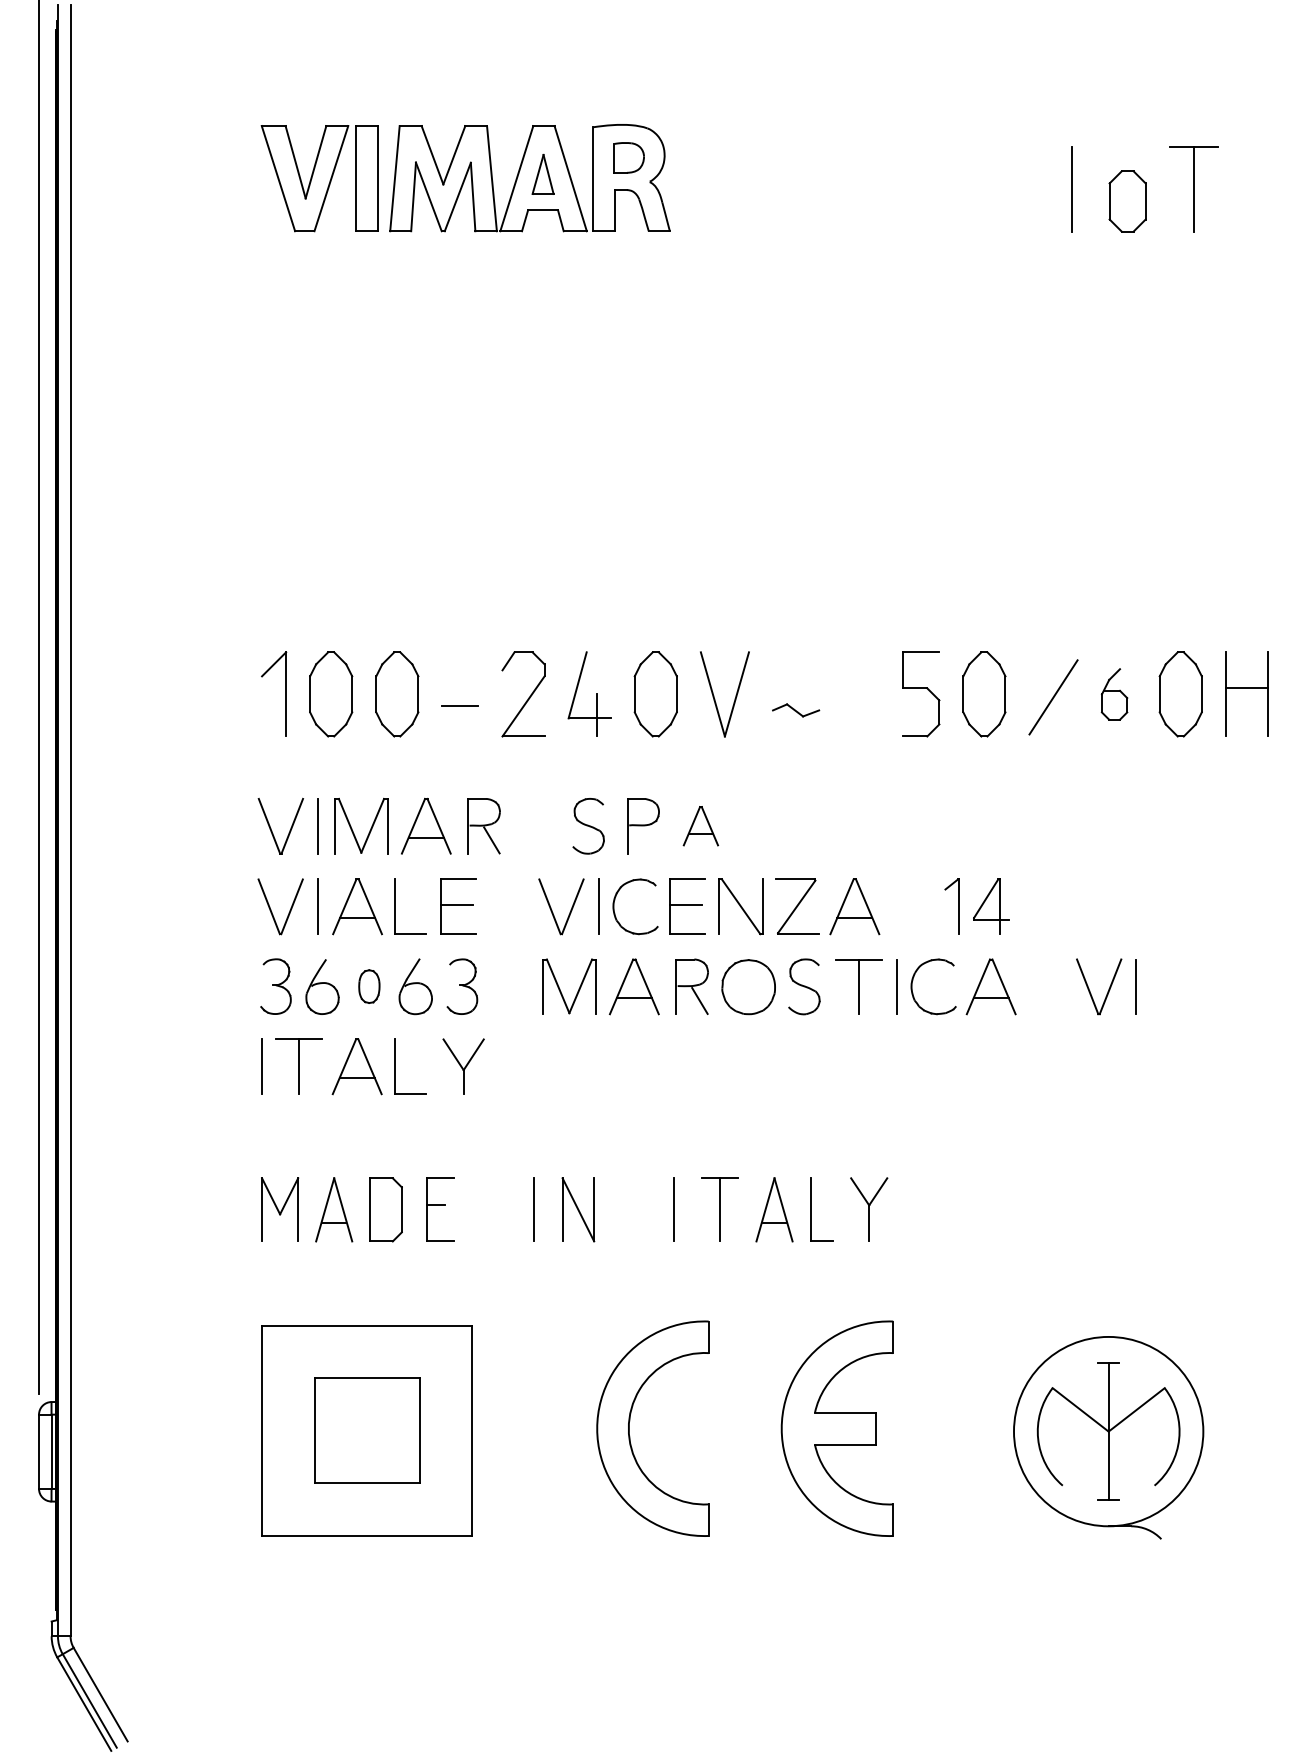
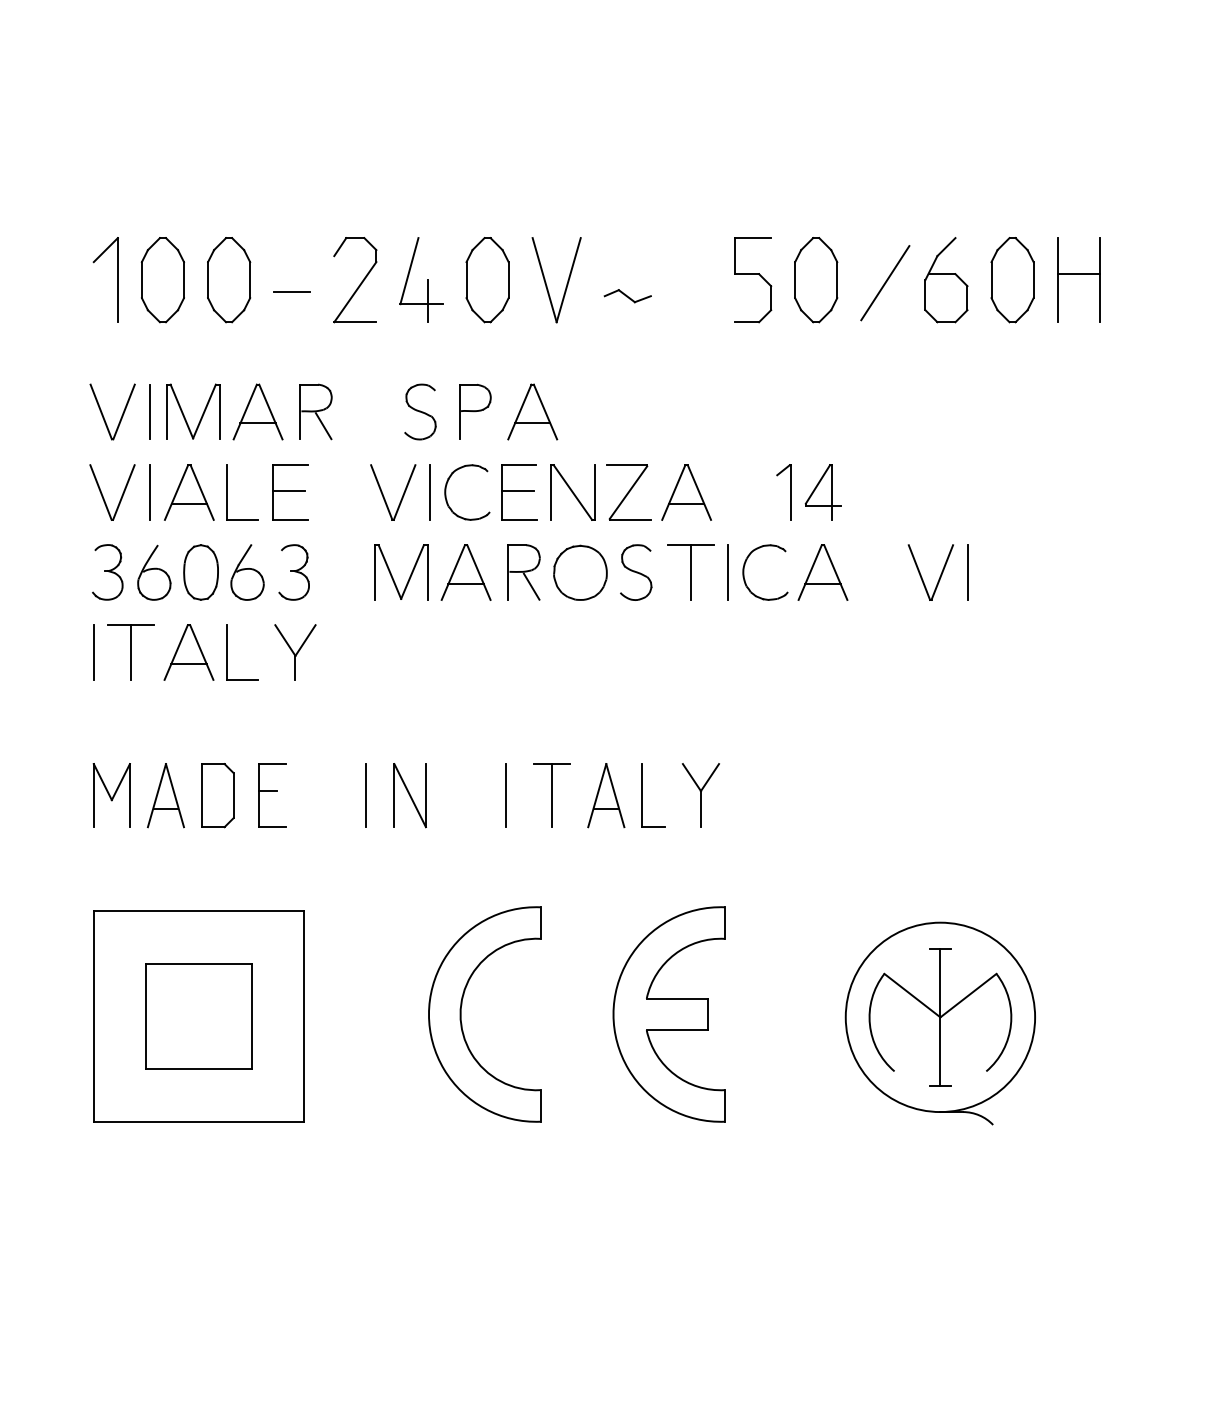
part: (1114, 694) -> (946, 280), size x1.67
part: (700, 825) -> (532, 411), size x1.43
part: (369, 986) -> (201, 572), size x1.67

